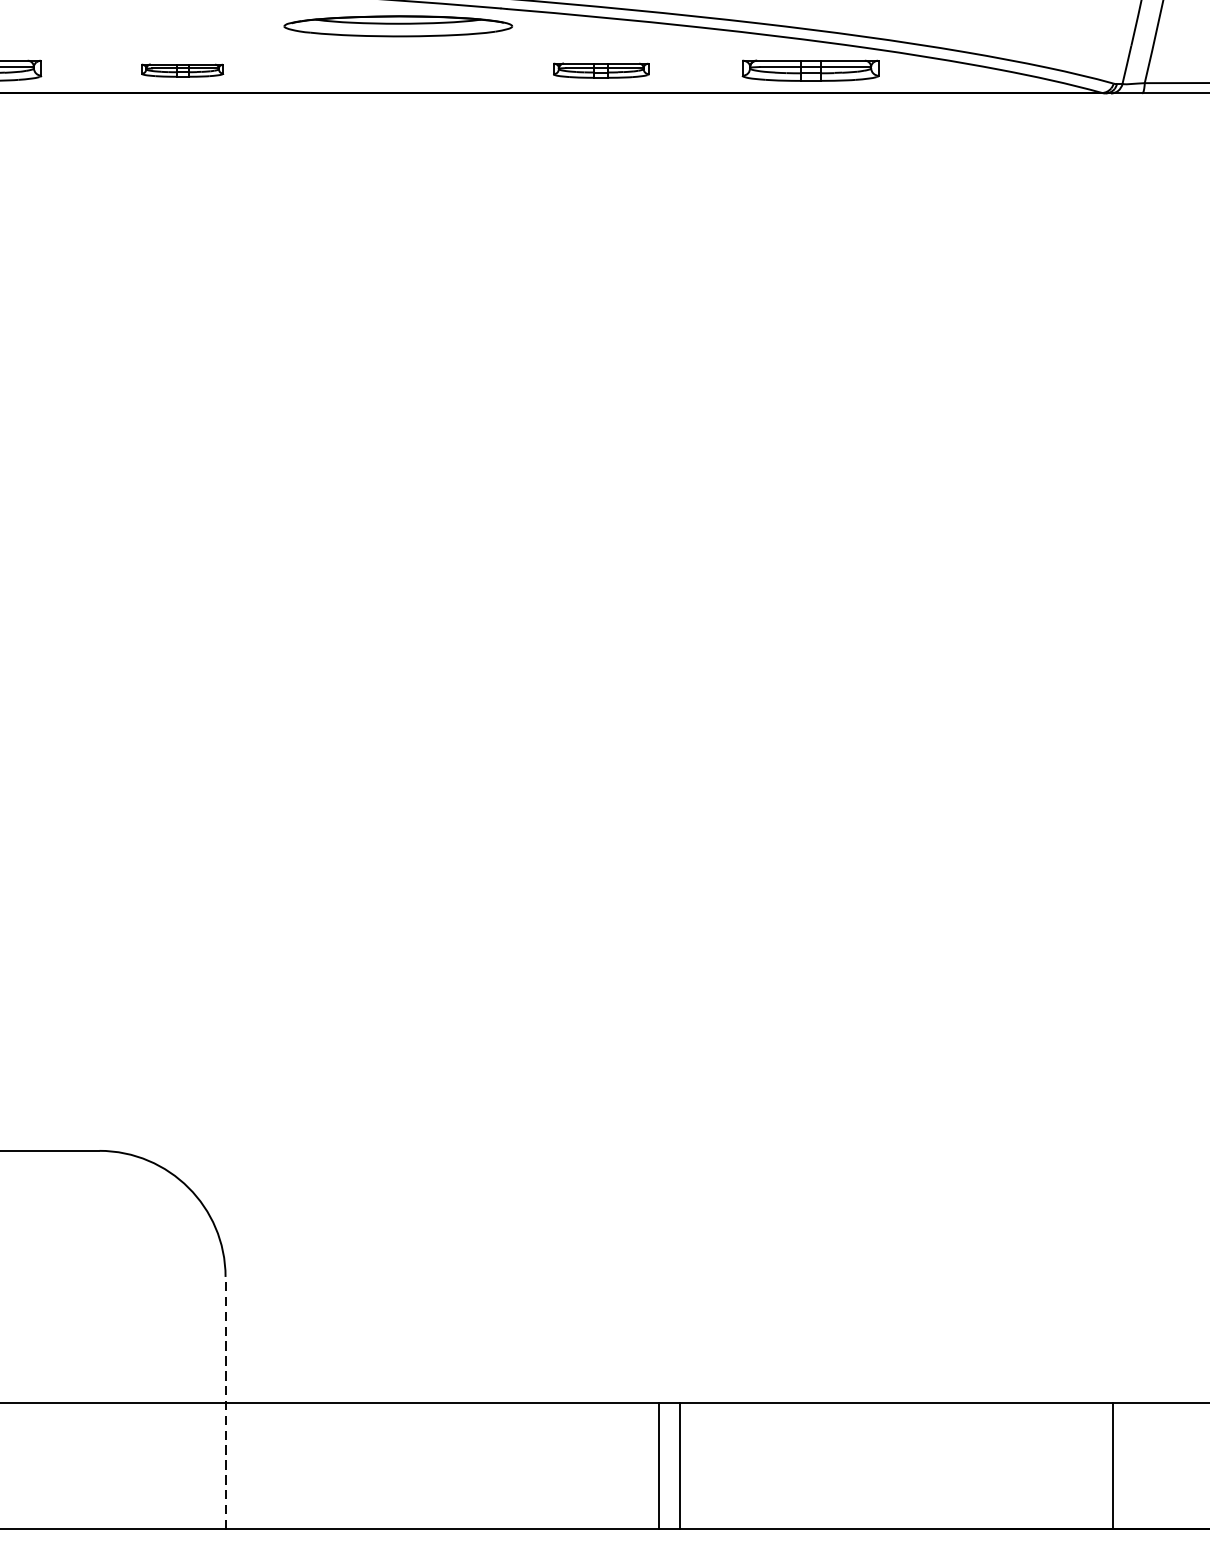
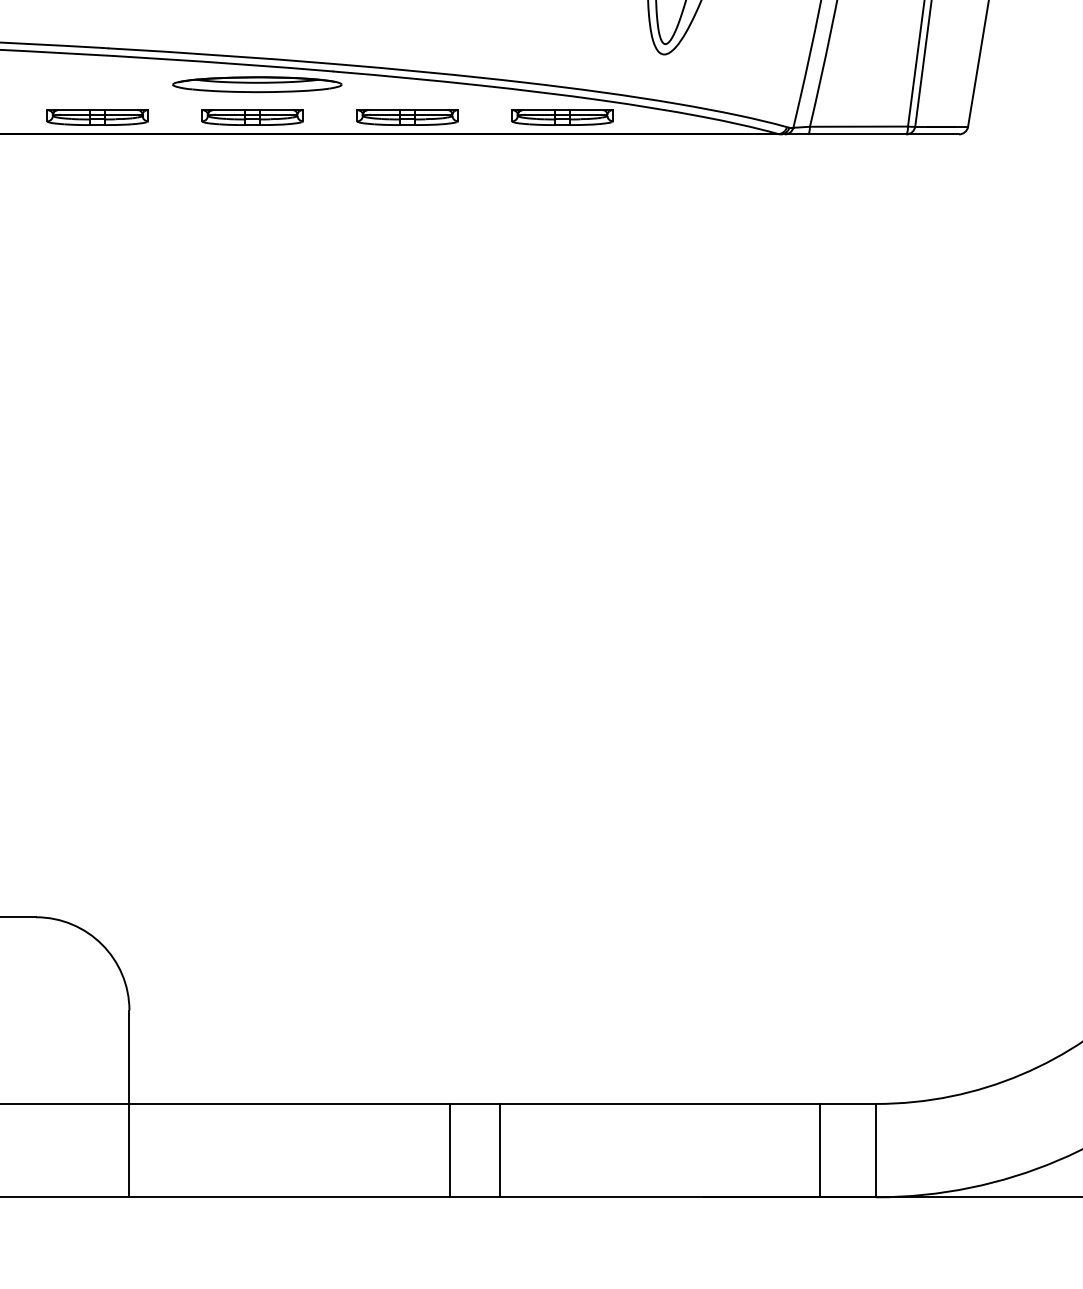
part: (182, 70) -> (97, 117), size x1.67
part: (391, 70) -> (252, 117), added
part: (601, 70) -> (407, 117), size x1.43
line: (225, 1402) -> (129, 1103), dashed -> solid
line: (679, 1465) -> (499, 1150), moved
line: (1113, 1465) -> (820, 1150), moved

